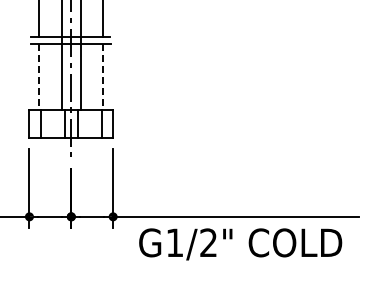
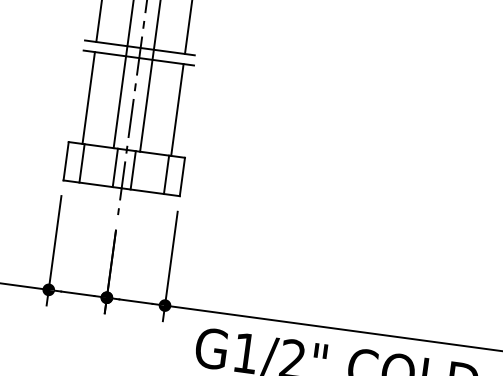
line: (39, 77) -> (88, 98), dashed -> solid
line: (103, 77) -> (177, 110), dashed -> solid

